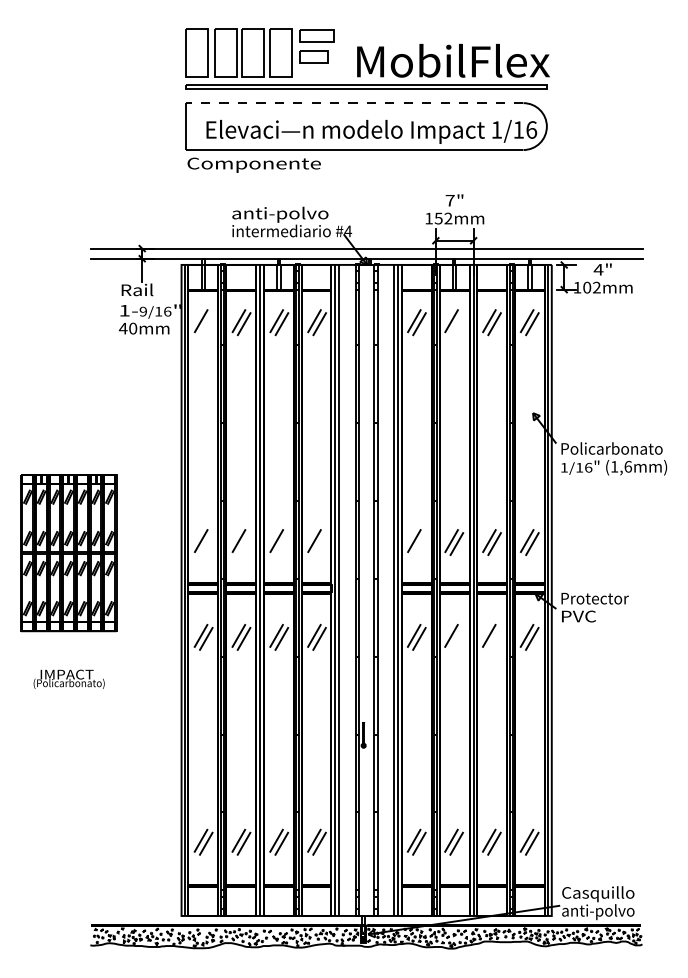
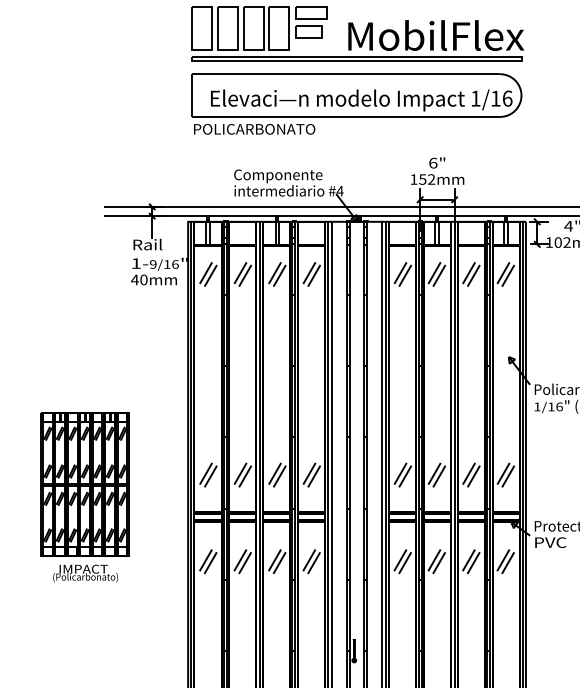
line: (354, 103) -> (345, 74), dashed -> solid
text: (253, 164) -> (253, 130), Componente -> POLICARBONATO
text: (449, 200) -> (432, 163), 7" -> 6"
text: (280, 214) -> (278, 175), anti-polvo -> Componente
line: (206, 324) -> (210, 276), added
line: (456, 324) -> (439, 276), added
line: (206, 544) -> (210, 476), added
line: (243, 544) -> (244, 476), added
line: (281, 544) -> (279, 476), added
line: (319, 544) -> (313, 476), added
line: (419, 544) -> (405, 476), added
line: (456, 638) -> (439, 562), added
line: (494, 638) -> (473, 562), added
text: (68, 678) -> (84, 572), moved

